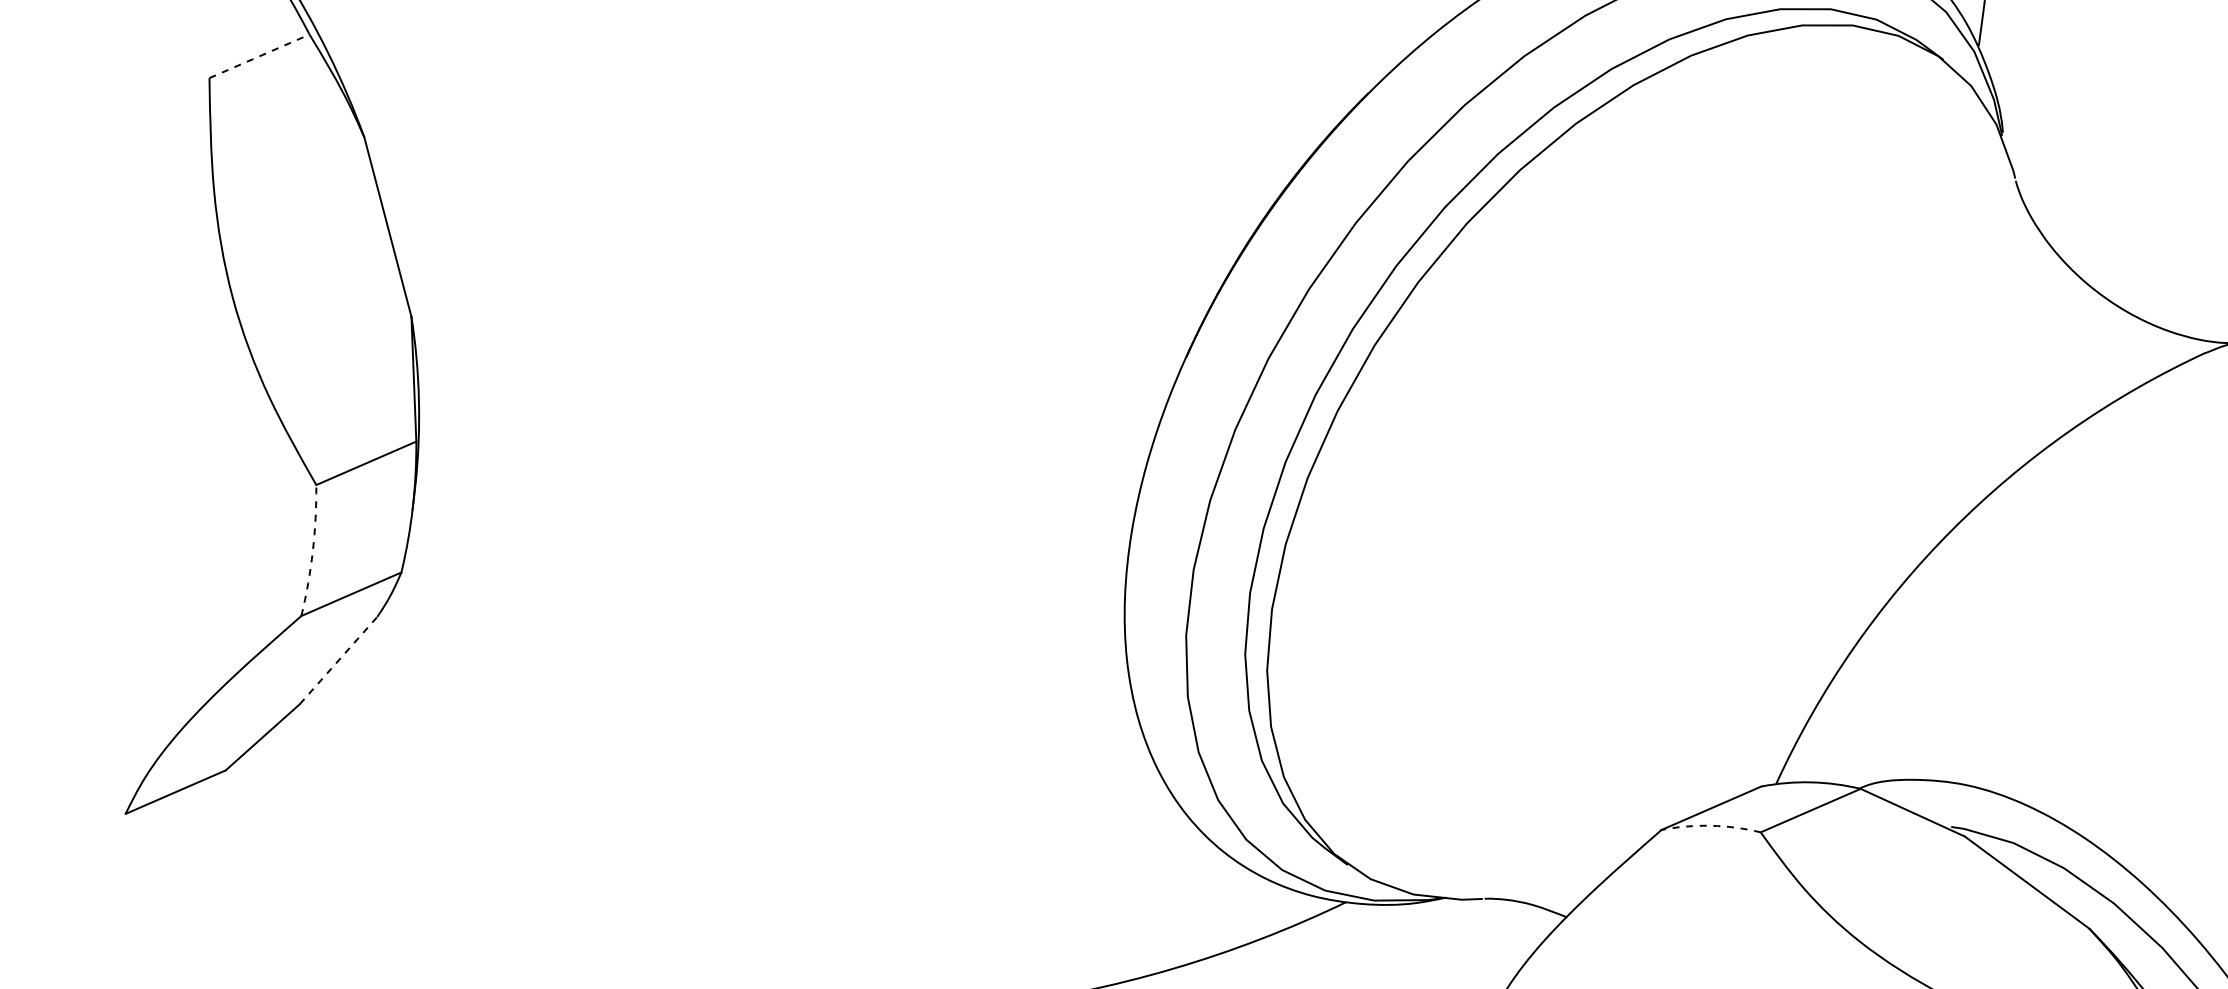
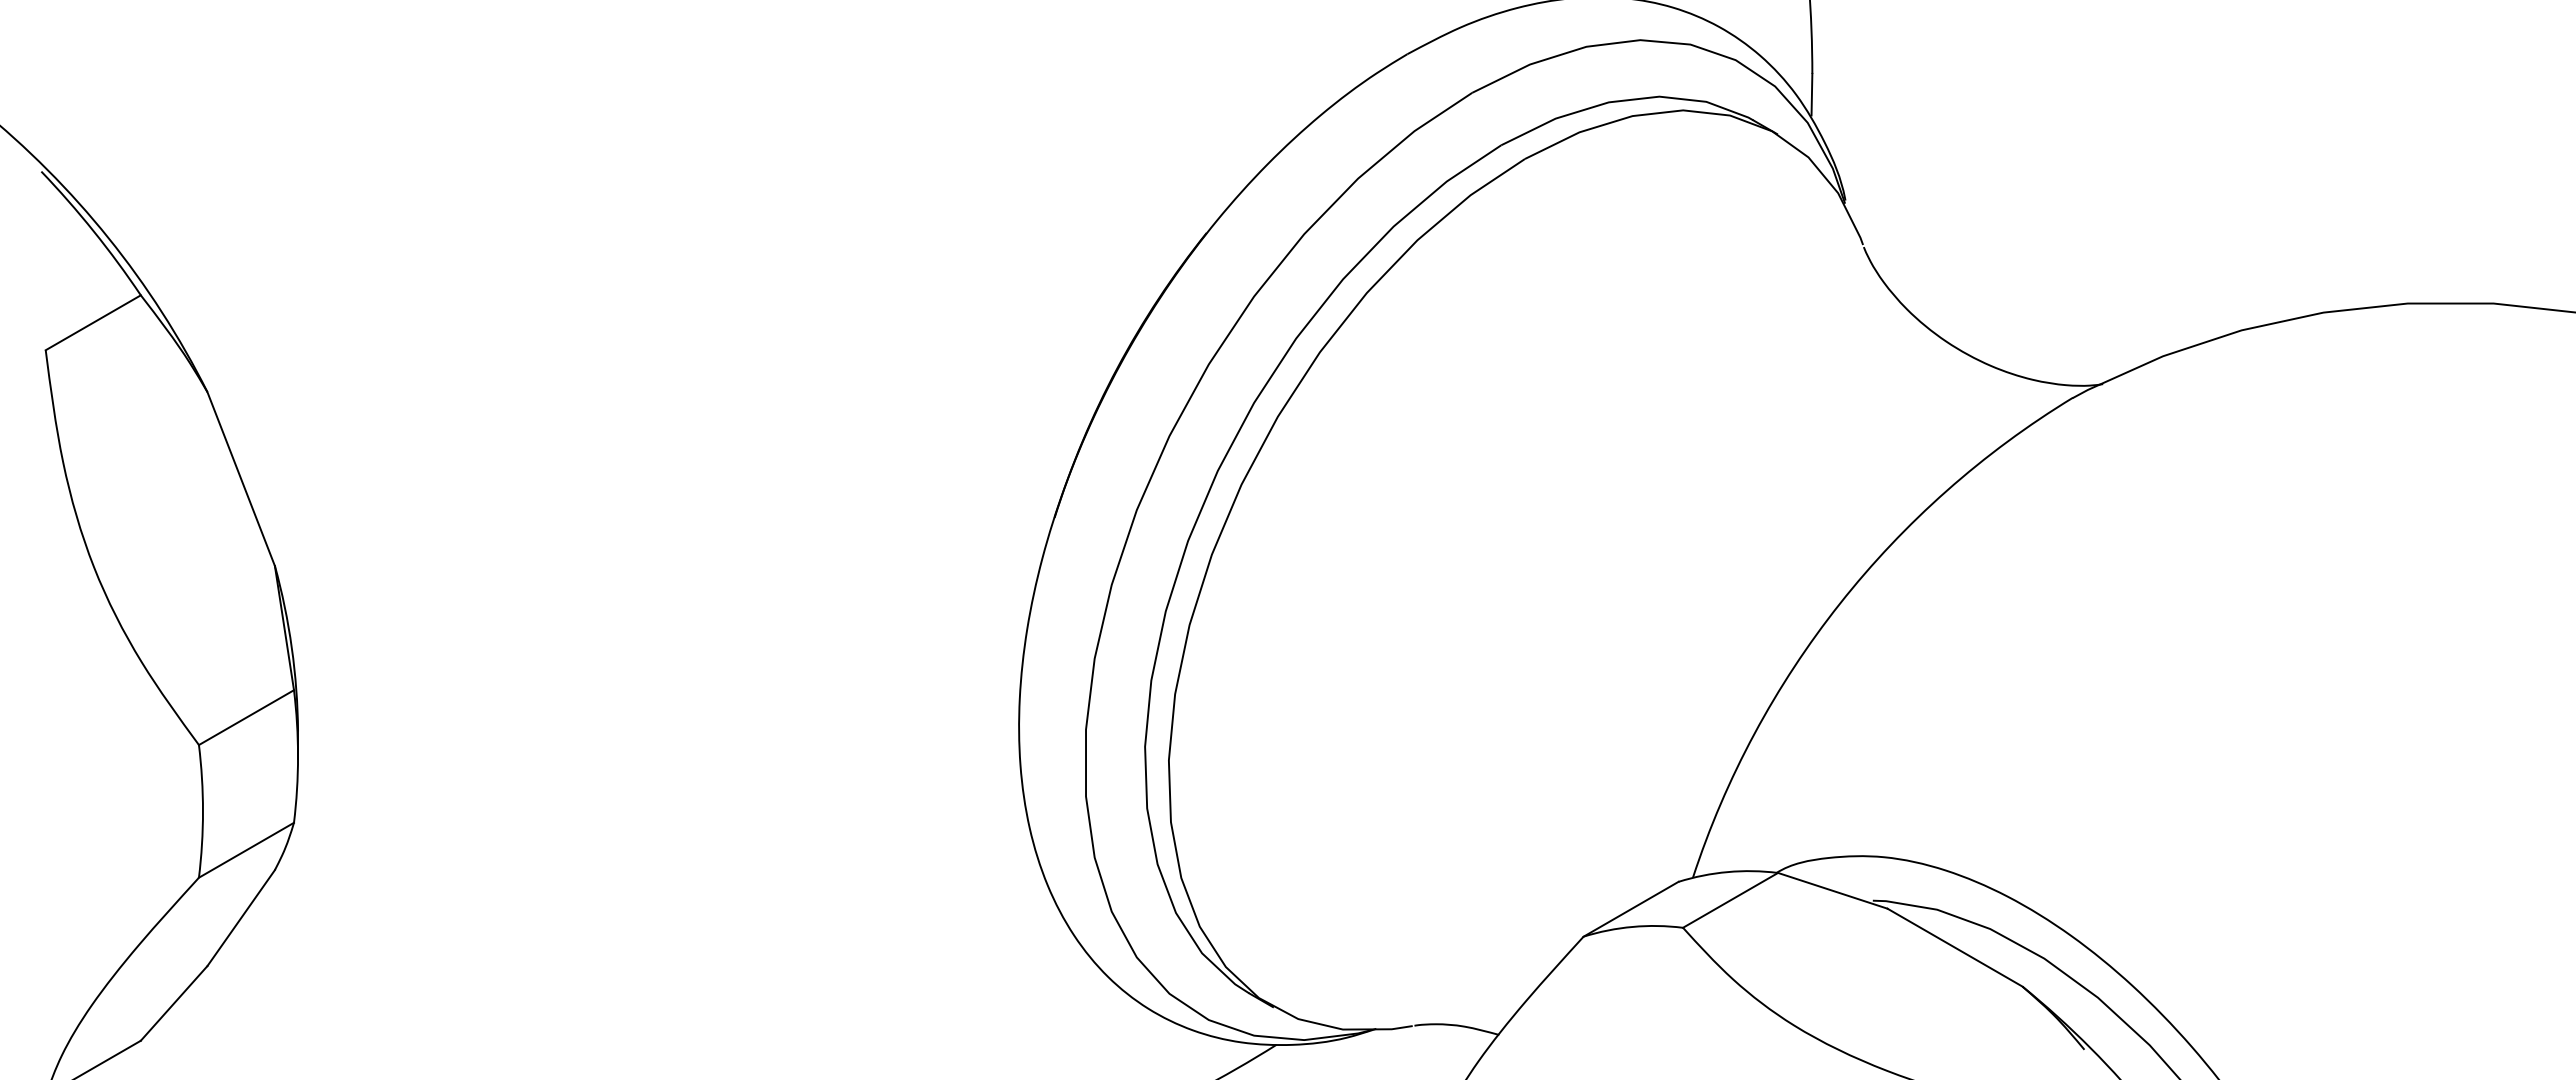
line: (259, 56) -> (93, 322), dashed -> solid
arc: (313, 551) -> (203, 811), dashed -> solid
line: (338, 661) -> (241, 918), dashed -> solid
arc: (1711, 825) -> (1632, 926), dashed -> solid

